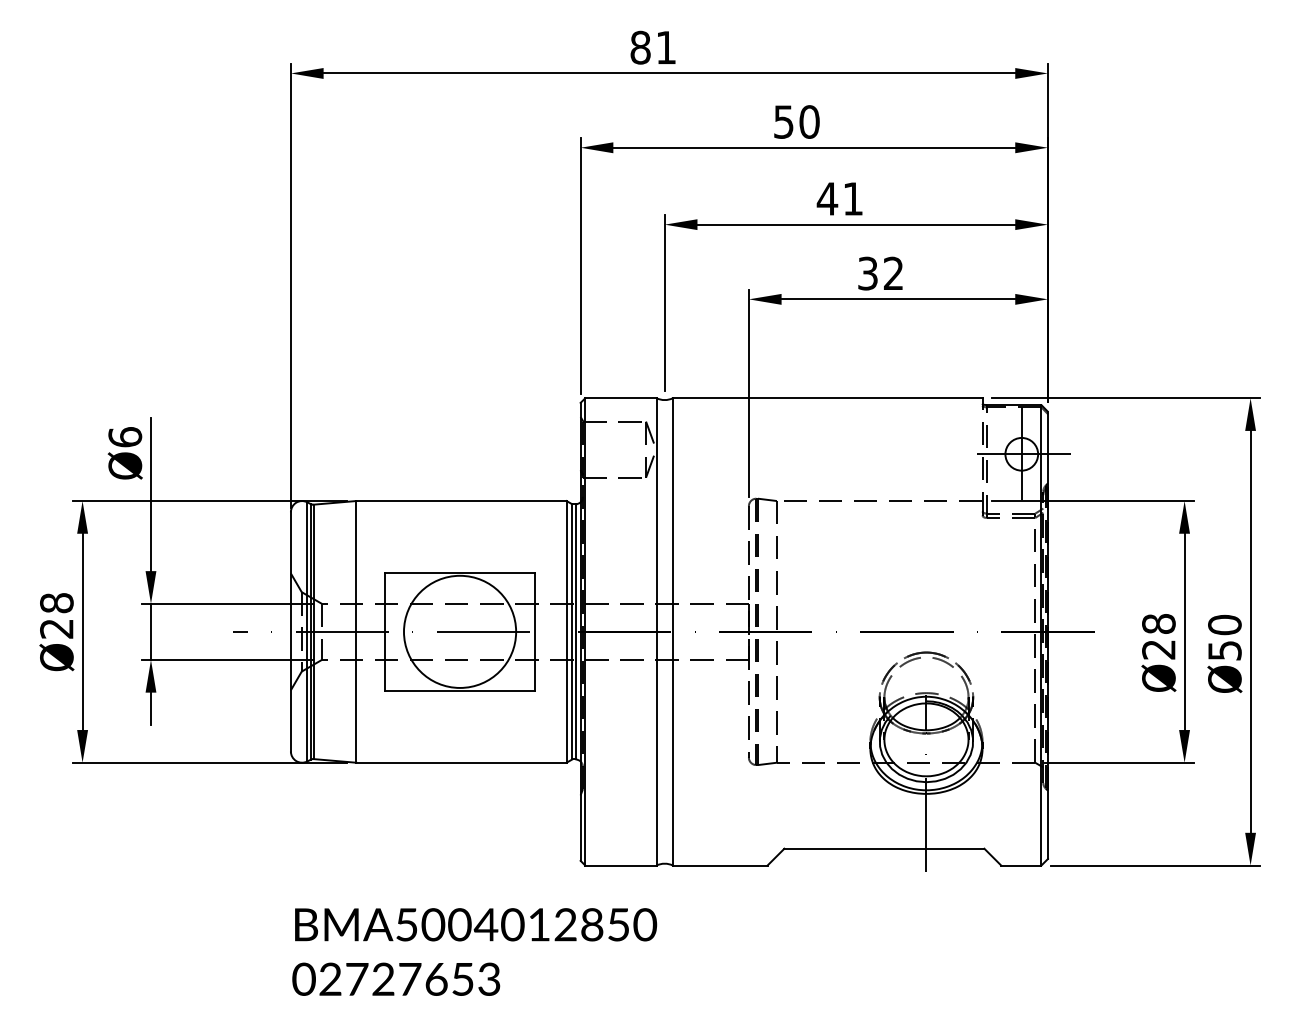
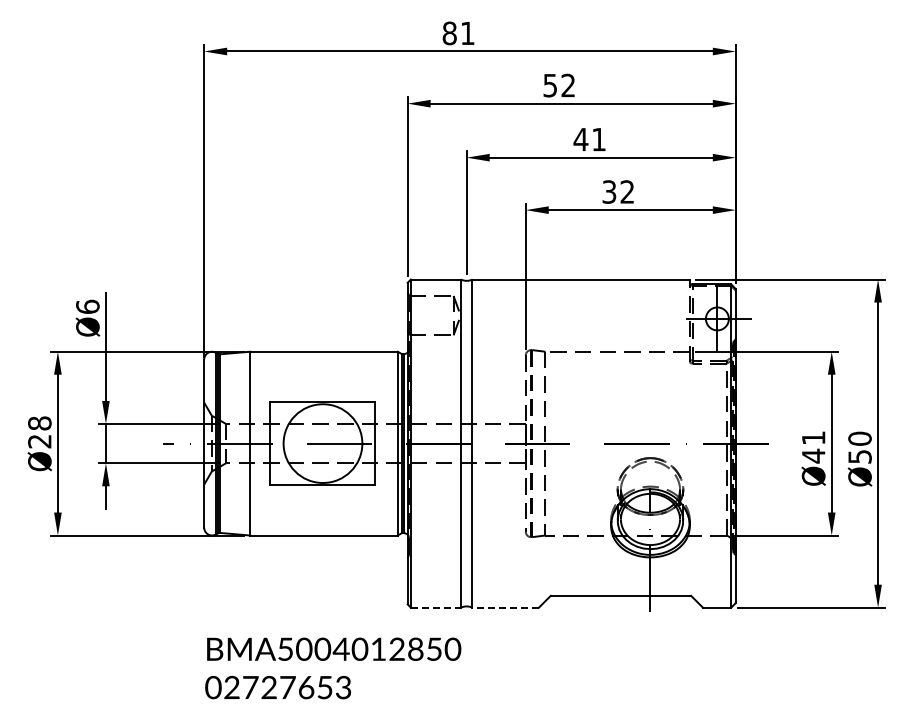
text: (809, 121) -> (568, 85), 50 -> 52
text: (1158, 637) -> (813, 447), Ø28 -> Ø41
line: (621, 865) -> (436, 607), solid -> dashed
line: (719, 865) -> (505, 607), solid -> dashed

